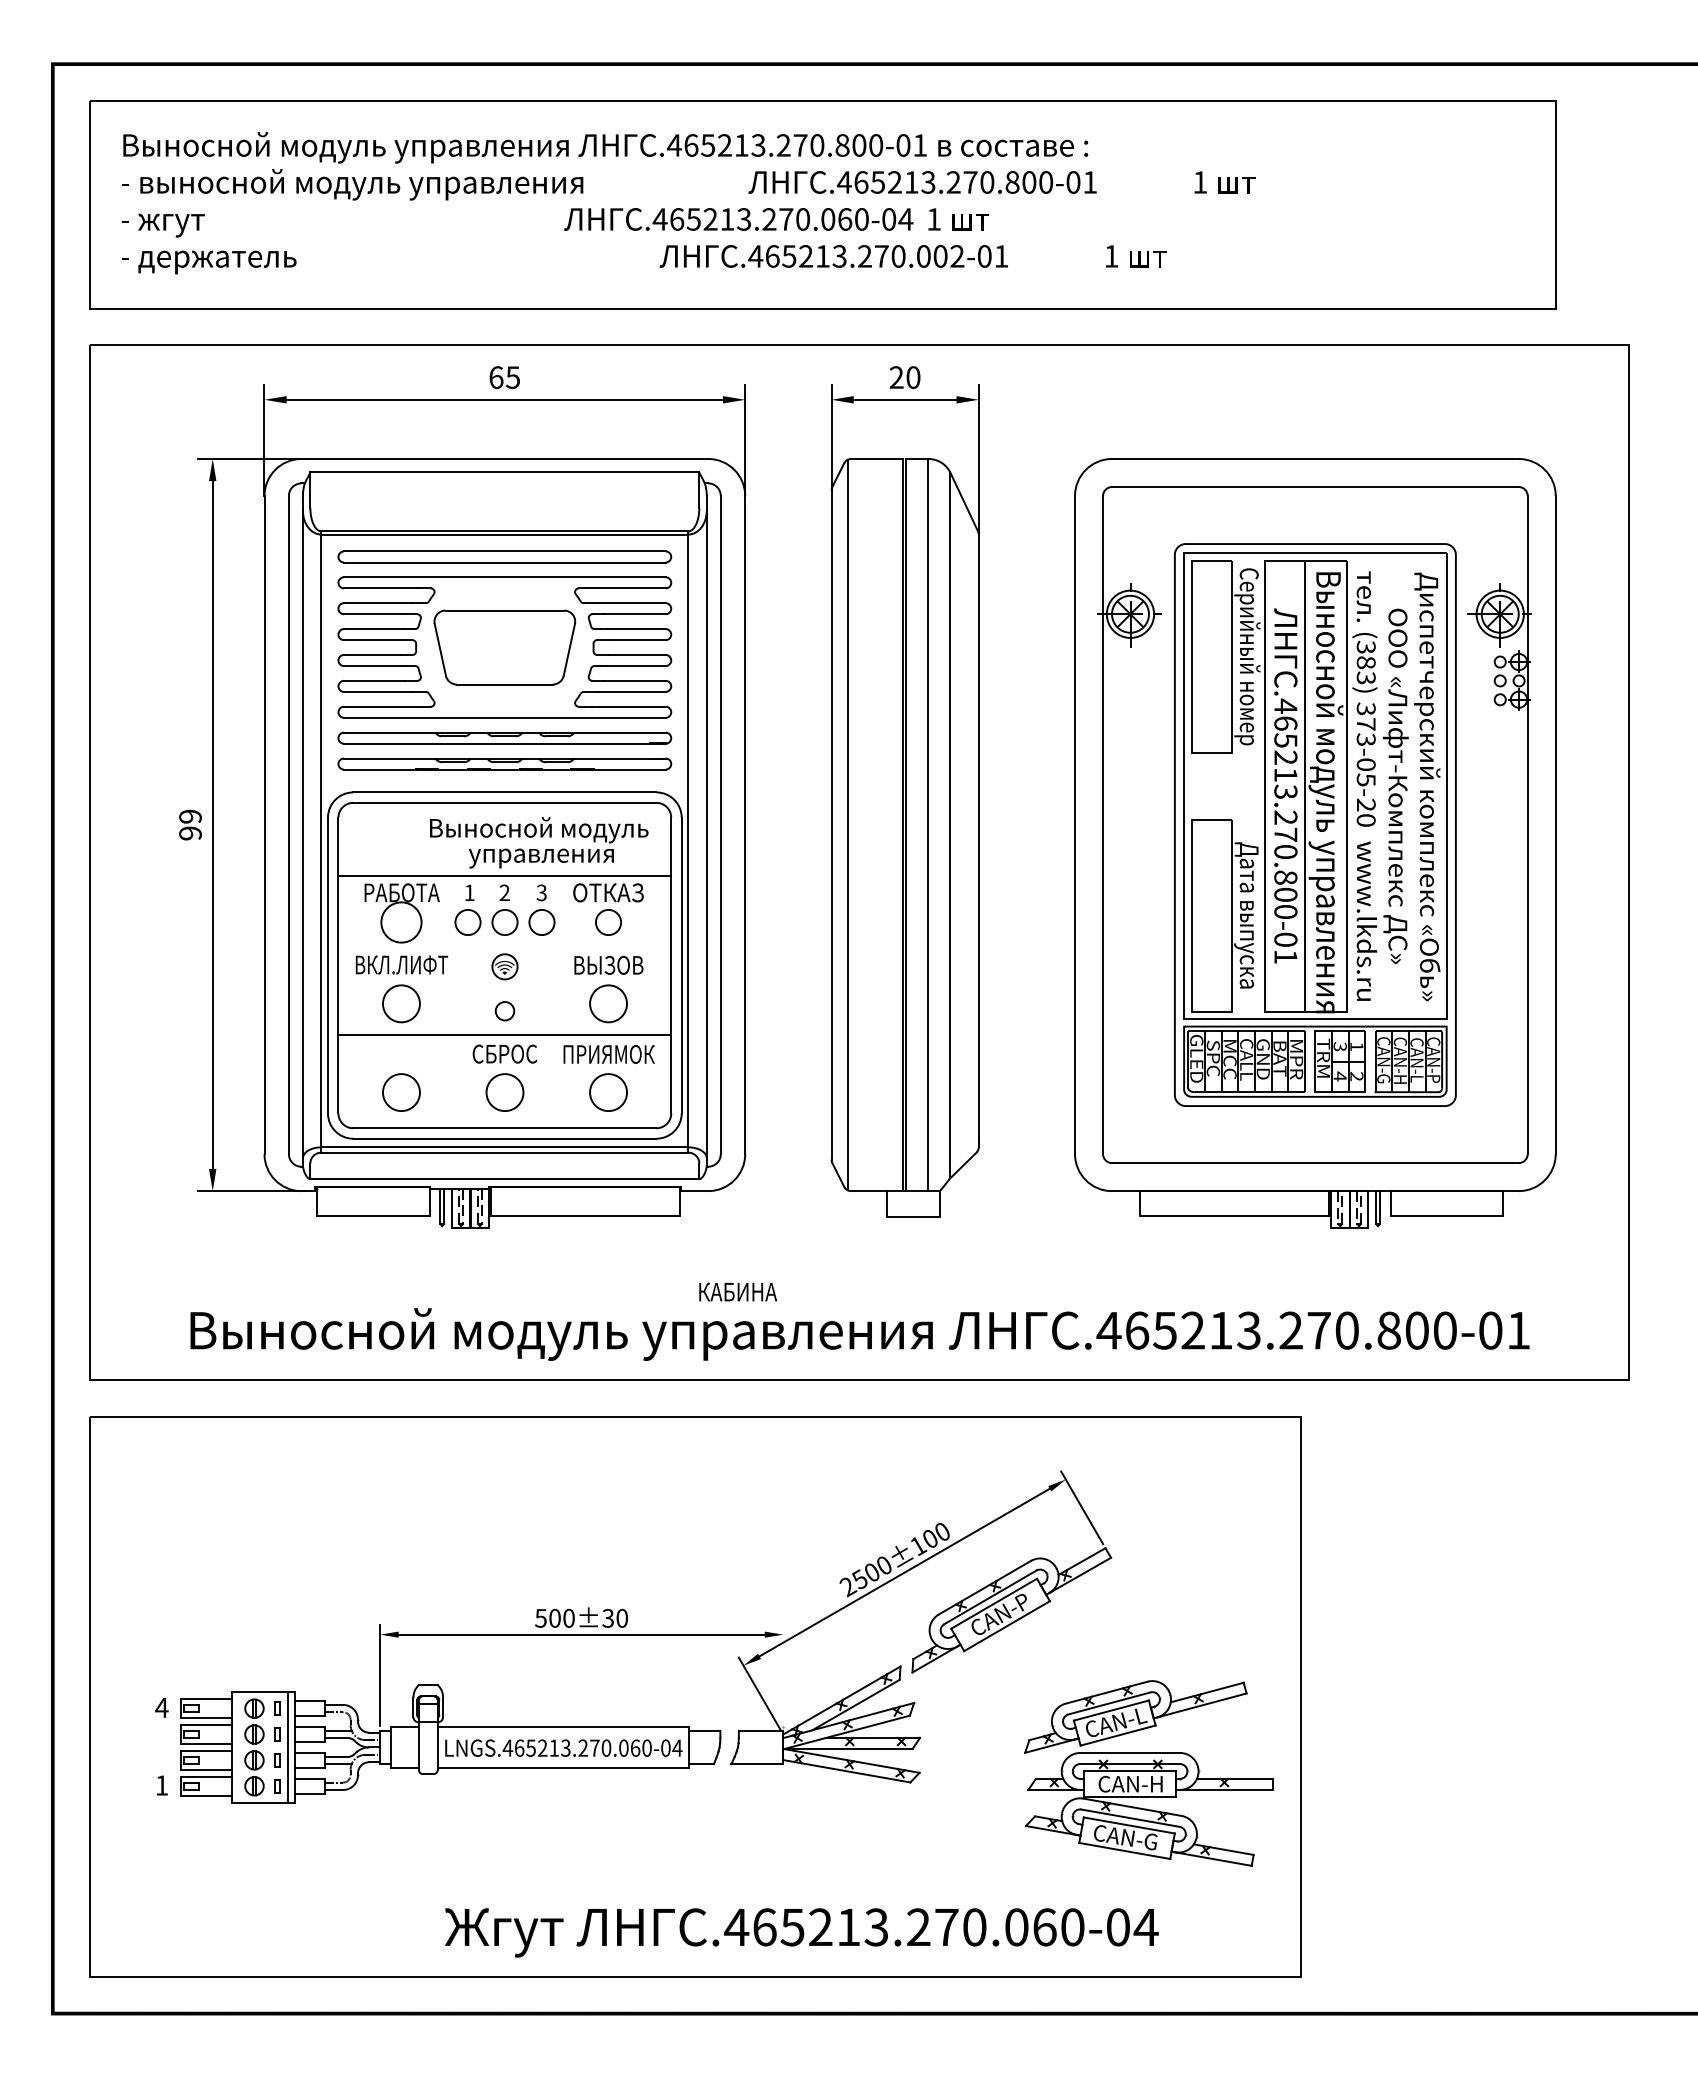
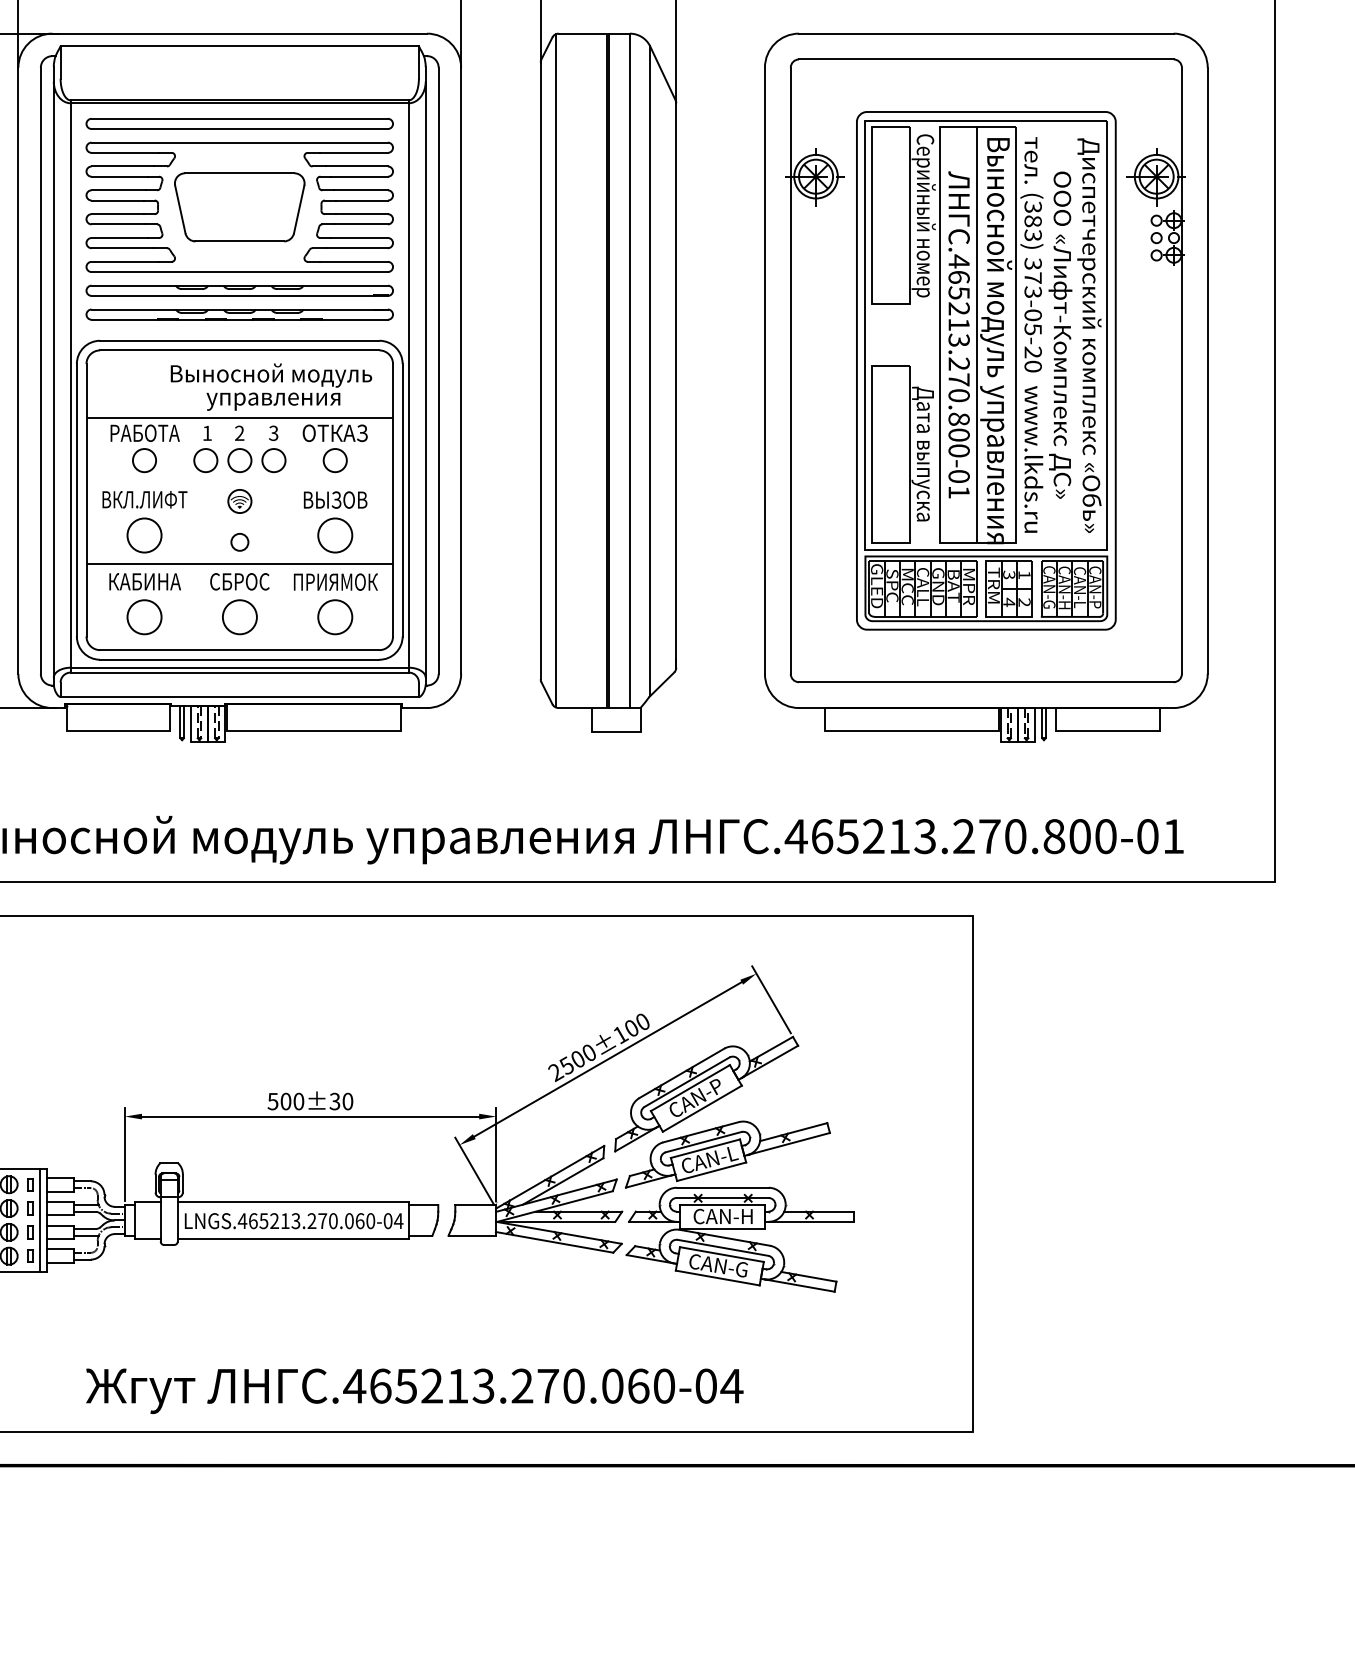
circle: (401, 922) -> (144, 460), size x0.62
text: (737, 1291) -> (144, 581), moved
line: (783, 1675) -> (496, 1154), added
part: (1148, 1773) -> (739, 1206), moved
text: (801, 1932) -> (414, 1390), moved

